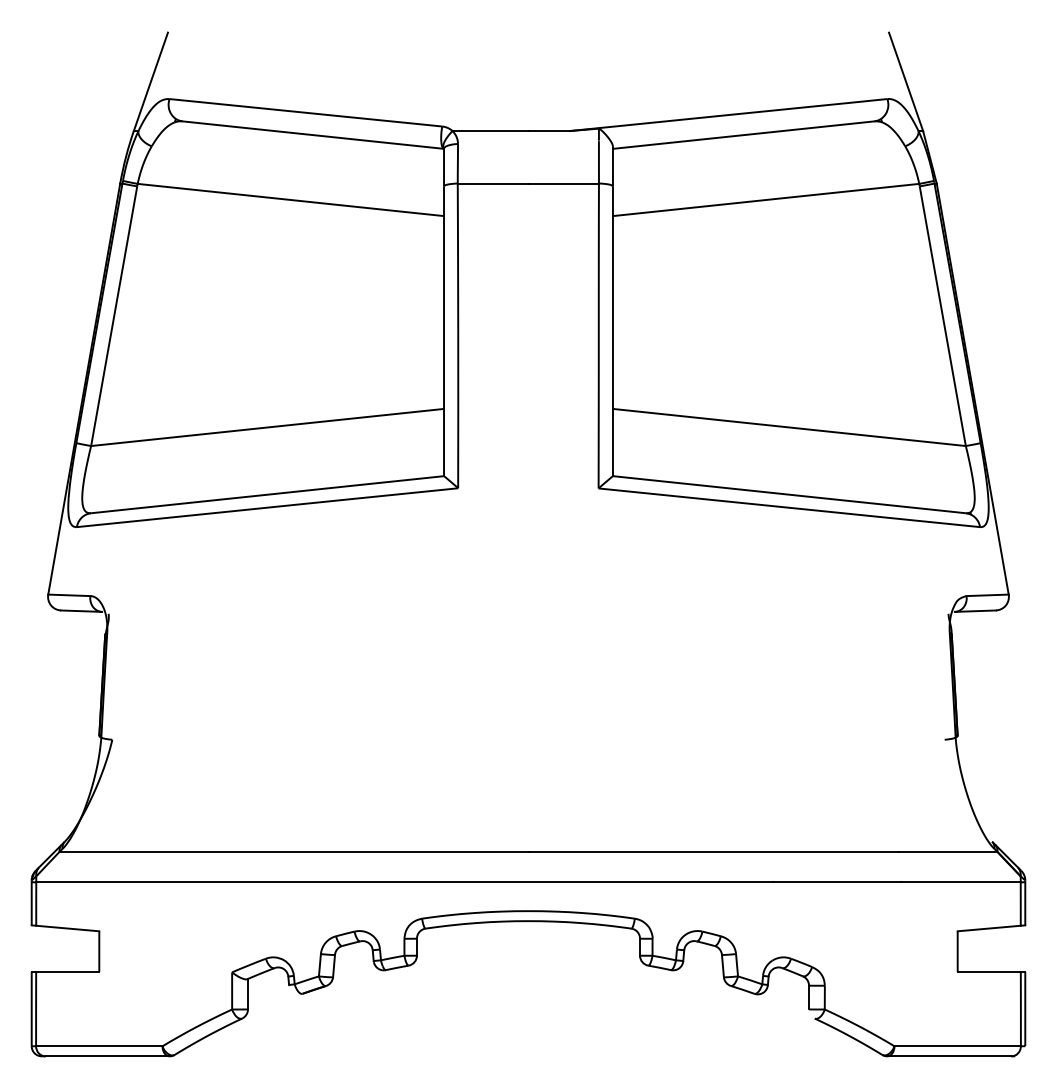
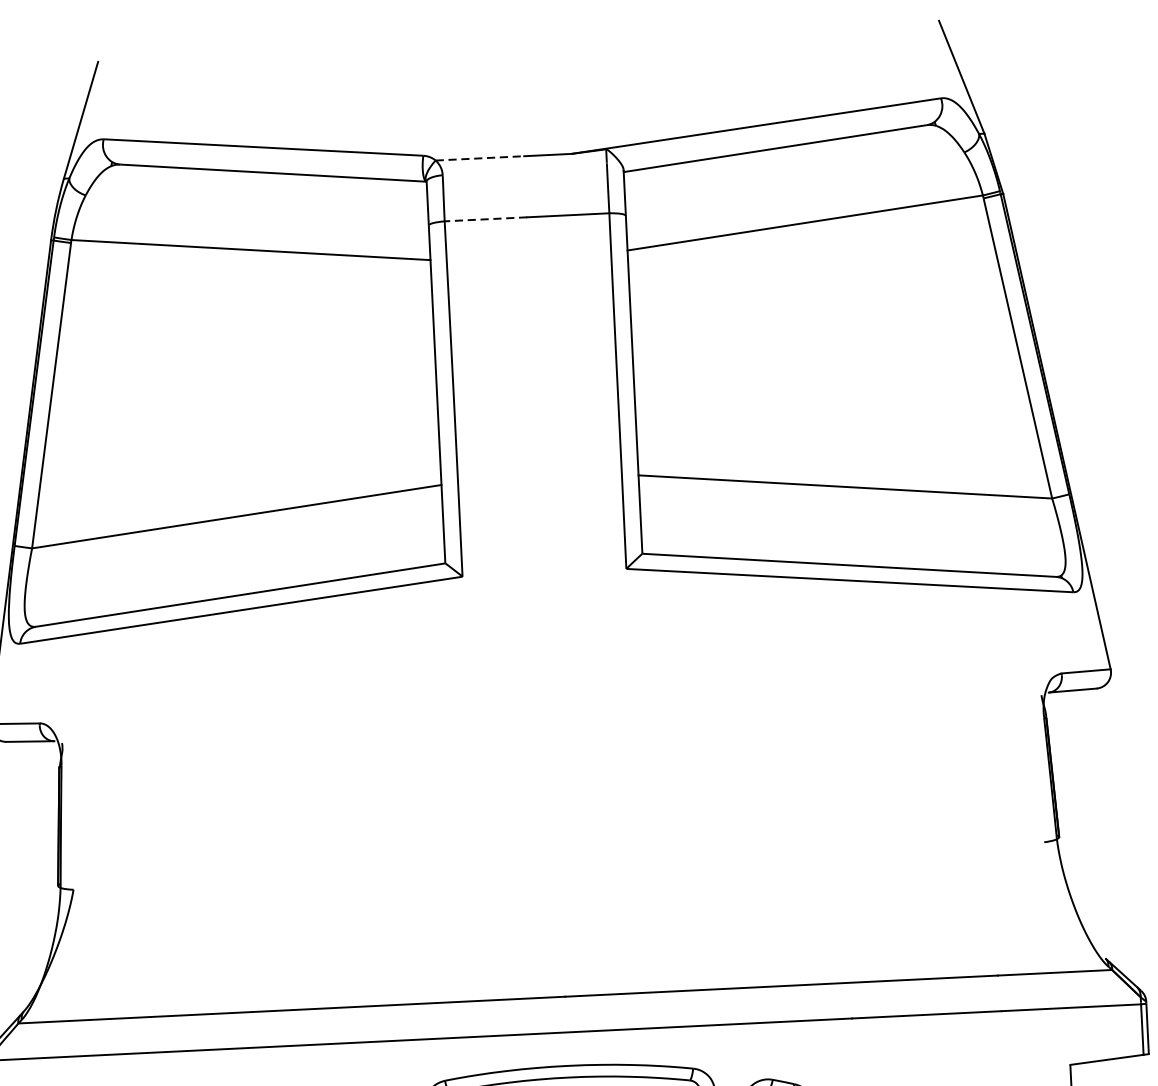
line: (490, 131) -> (479, 158), solid -> dashed
line: (492, 183) -> (485, 219), solid -> dashed

